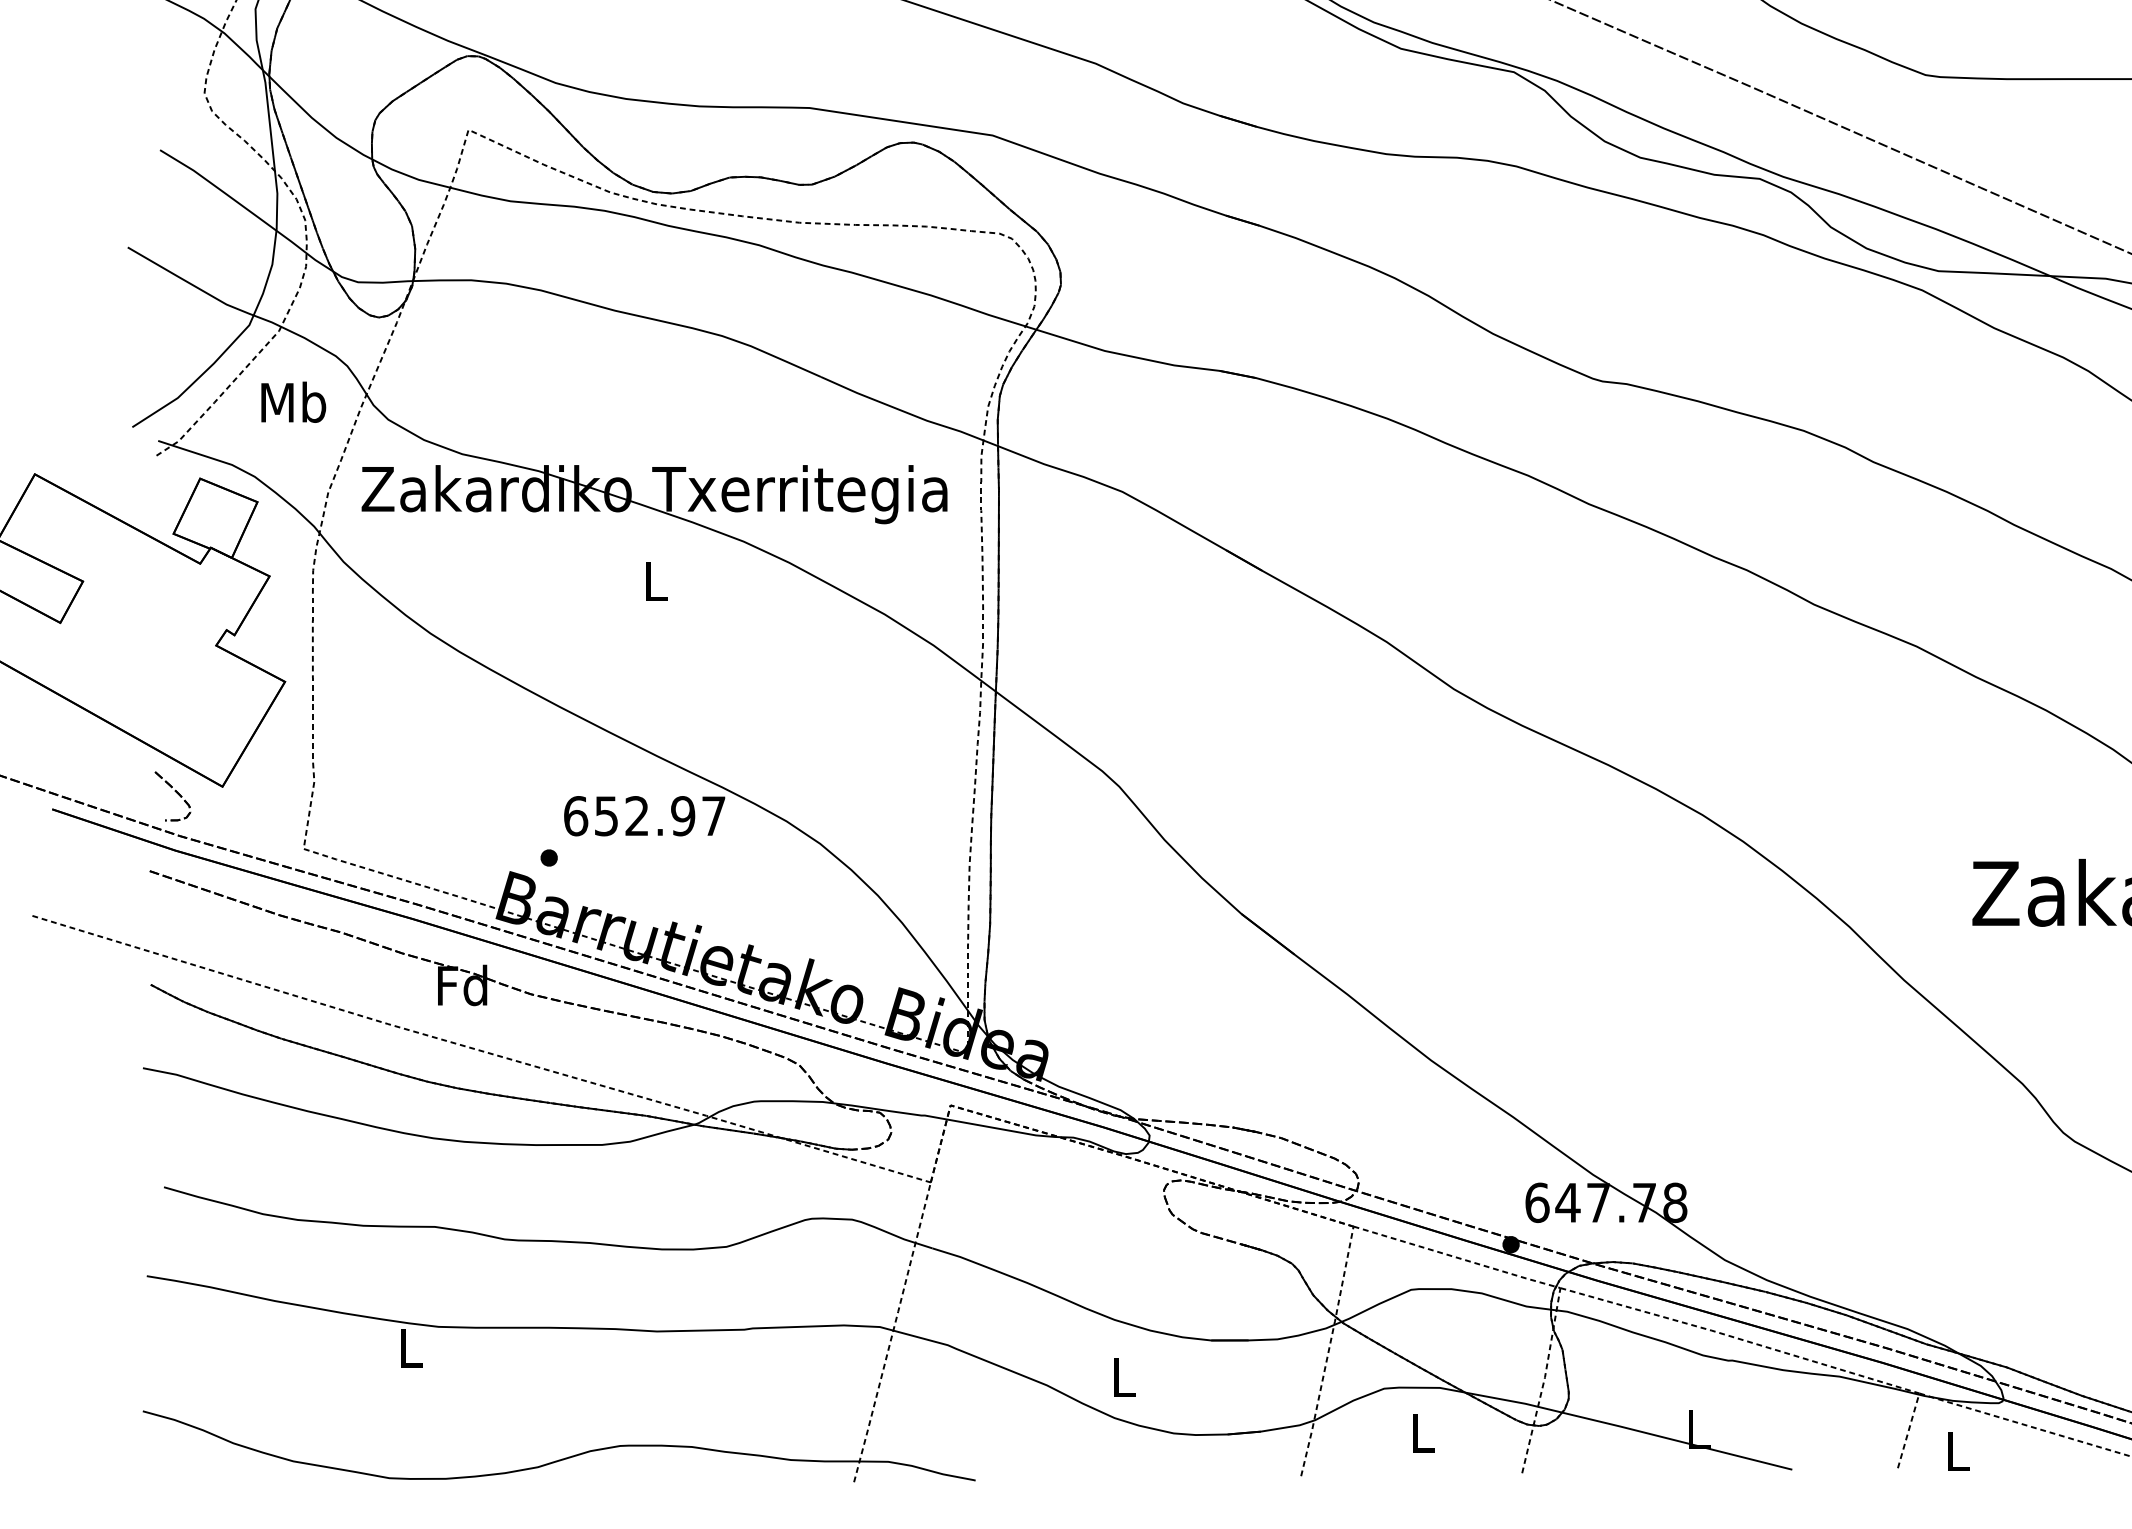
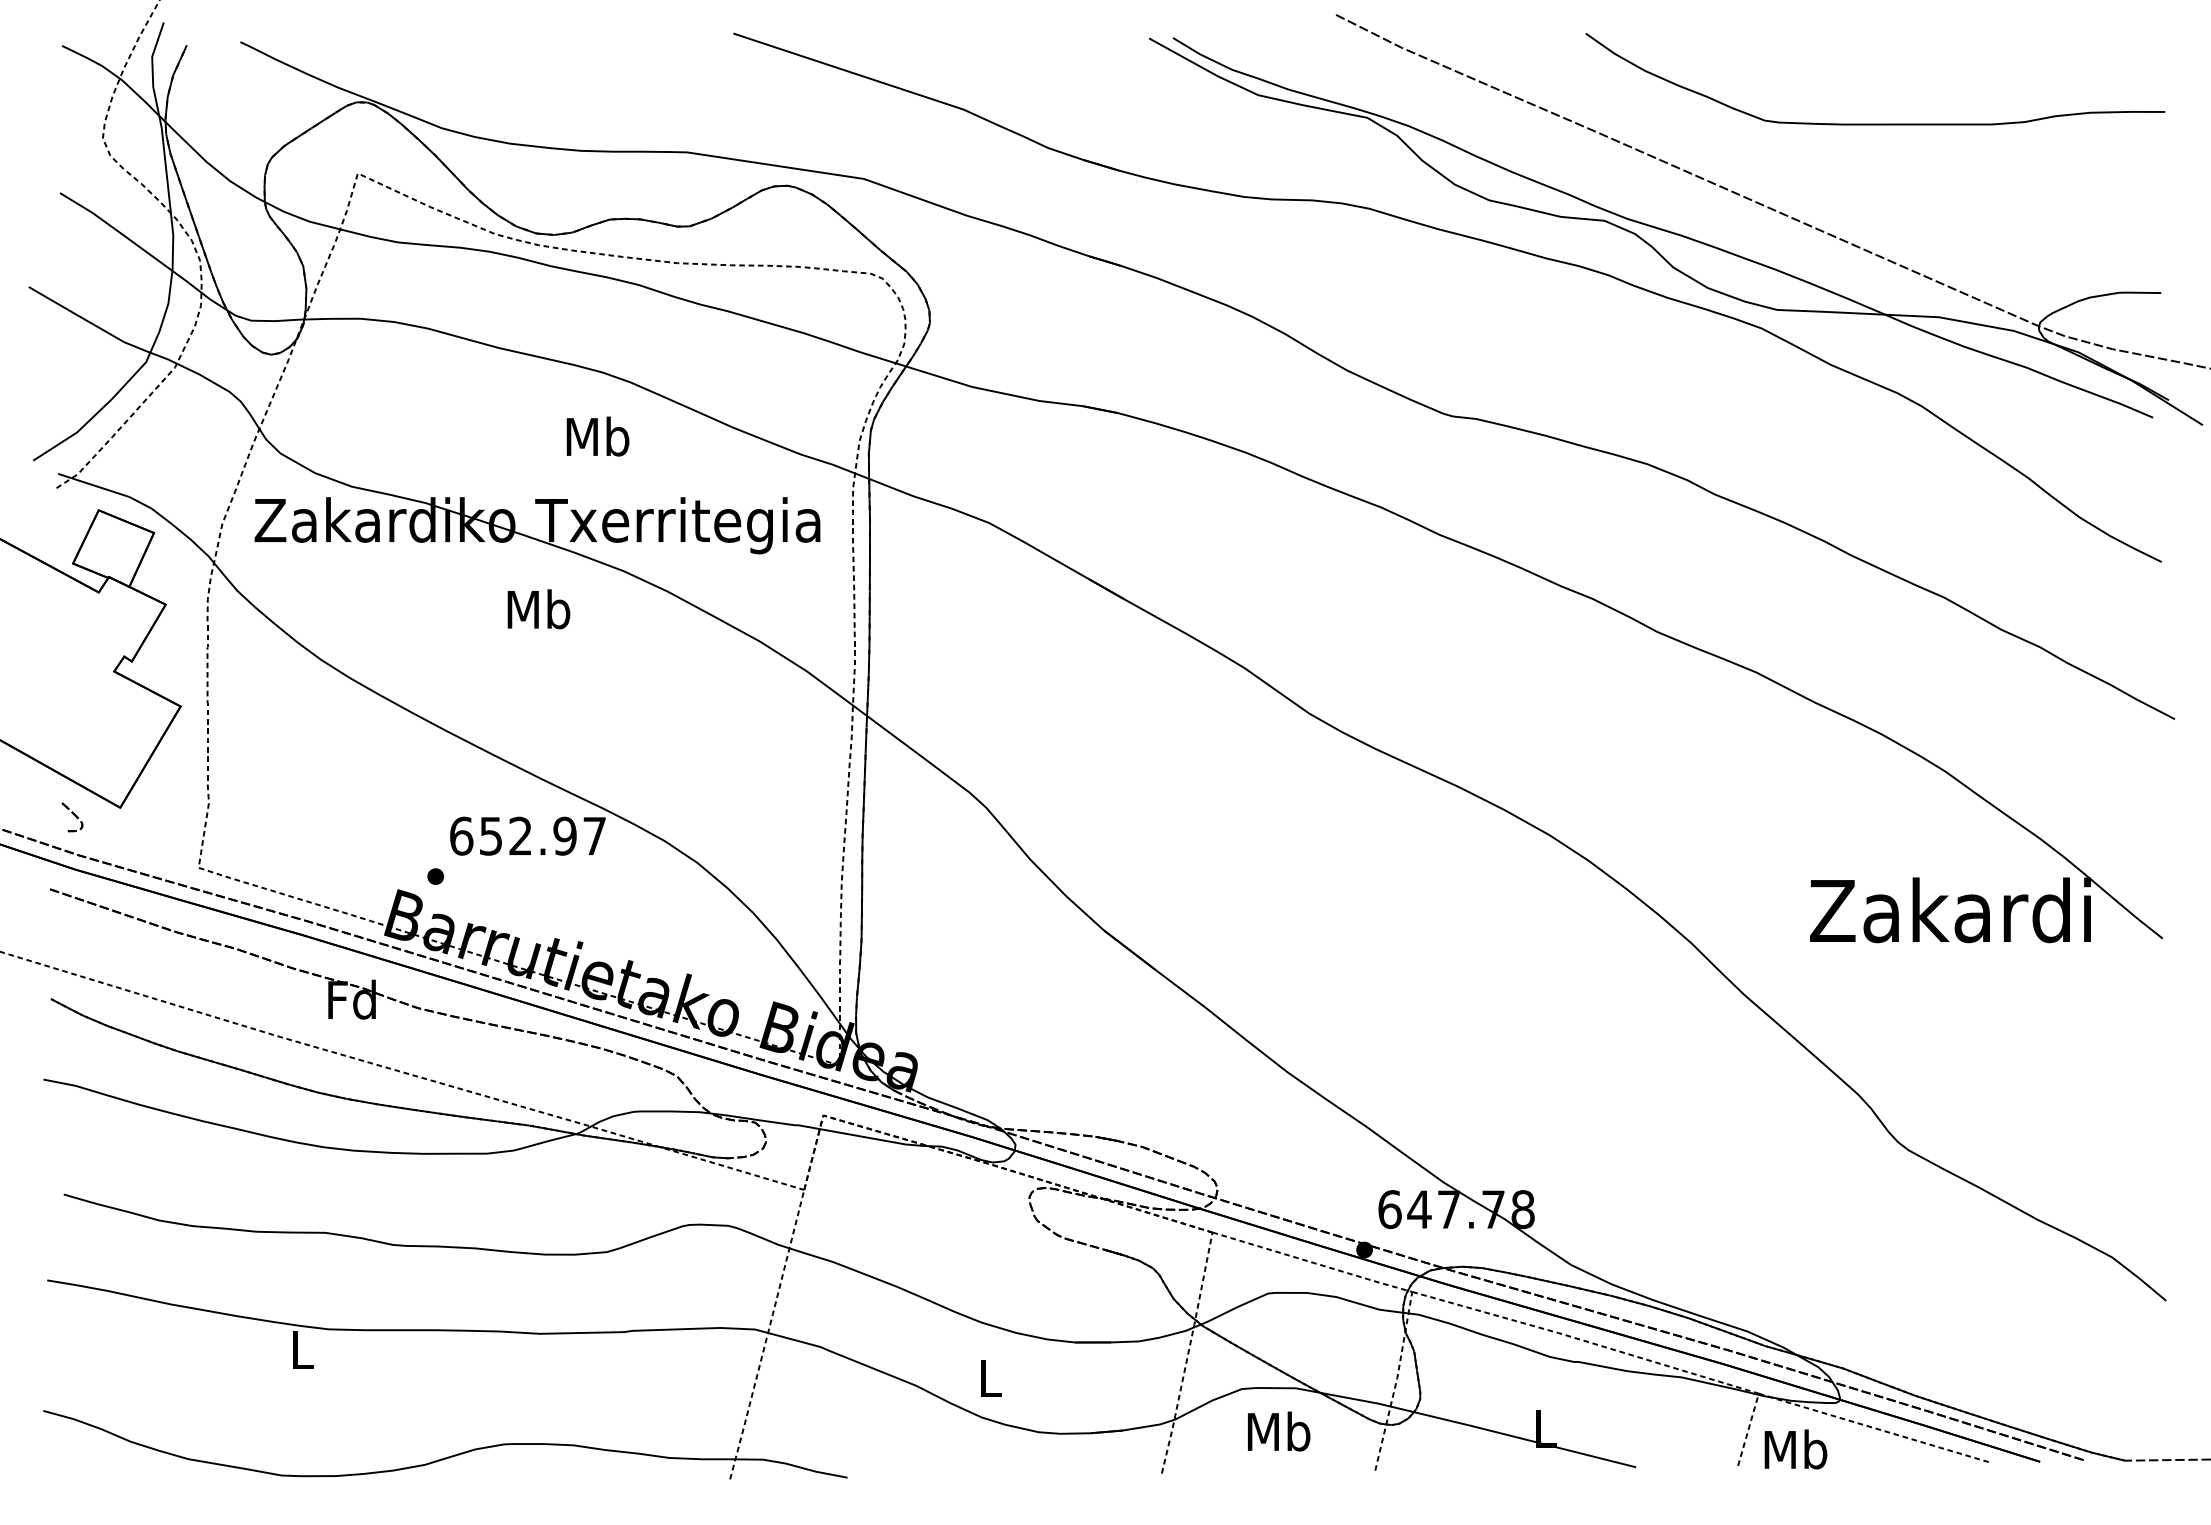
text: (293, 402) -> (597, 436), moved
text: (655, 581) -> (538, 609), L -> Mb
part: (173, 796) -> (72, 817), size x0.6
text: (1421, 1432) -> (1278, 1431), L -> Mb
text: (1957, 1451) -> (1795, 1449), L -> Mb

